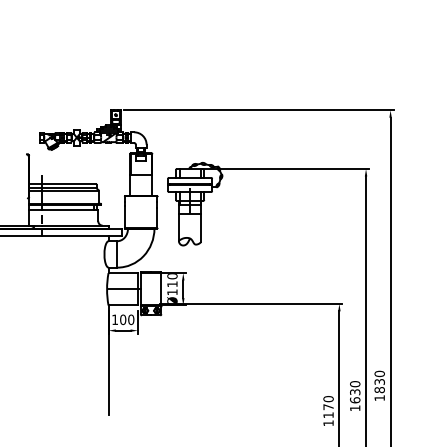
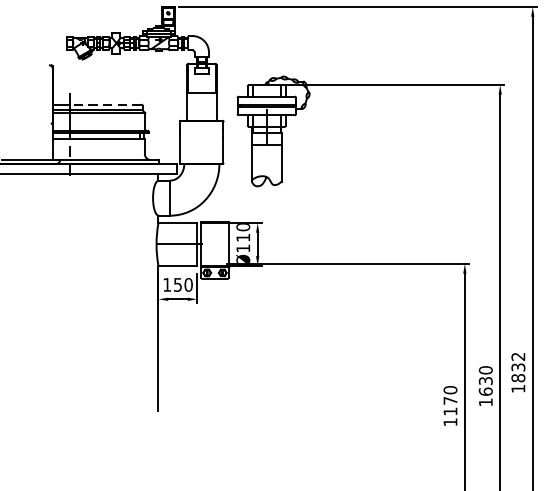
line: (68, 183) -> (105, 104), solid -> dashed
text: (123, 319) -> (178, 284), 100 -> 150
text: (379, 373) -> (518, 356), 1830 -> 1832

